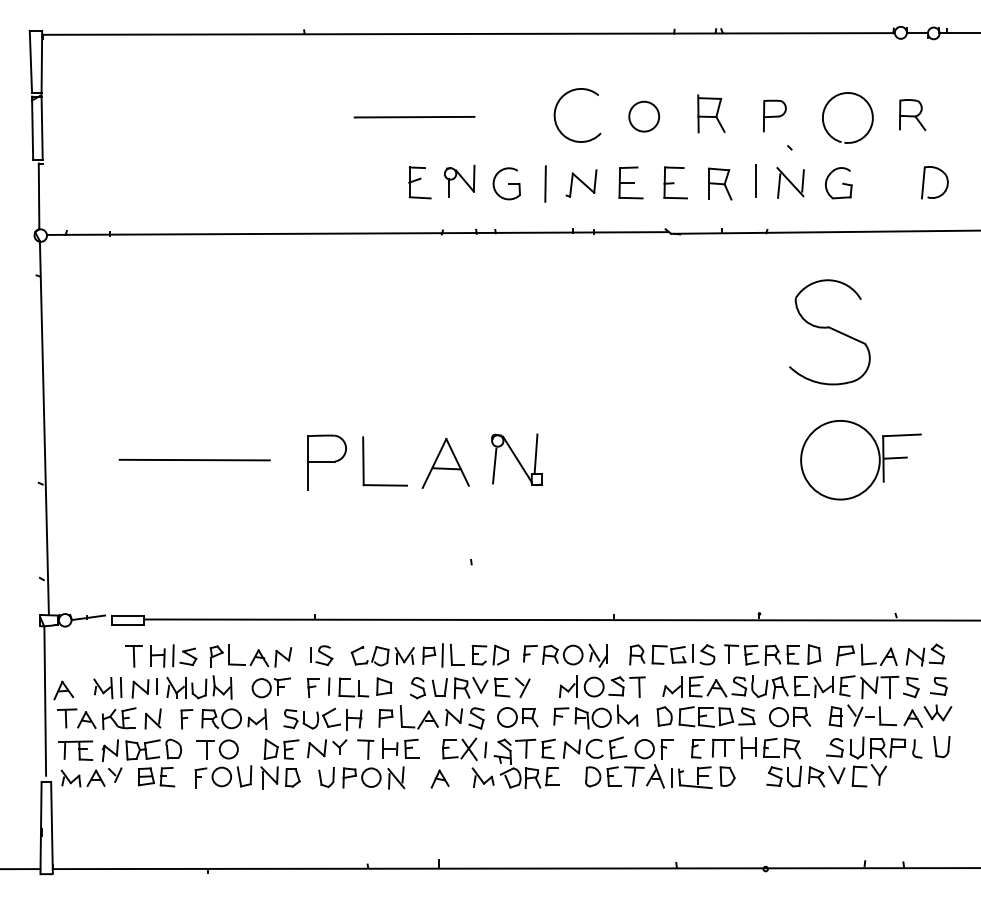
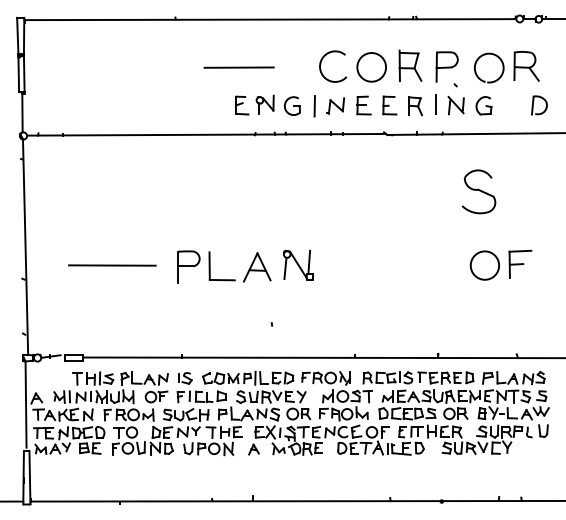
part: (711, 113) -> (410, 65), size x1.43
part: (773, 115) -> (446, 66), size x1.67
part: (912, 115) -> (526, 66), size x1.67
circle: (643, 116) -> (371, 67), size x1.67
part: (829, 331) -> (478, 191), size x0.71
circle: (839, 460) -> (484, 265), size x0.62

